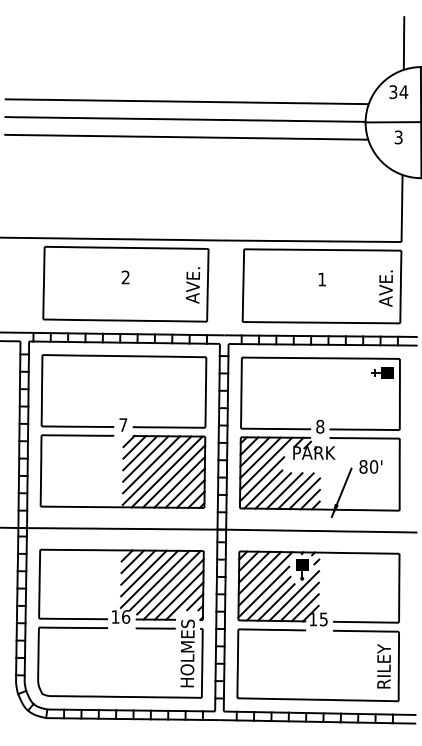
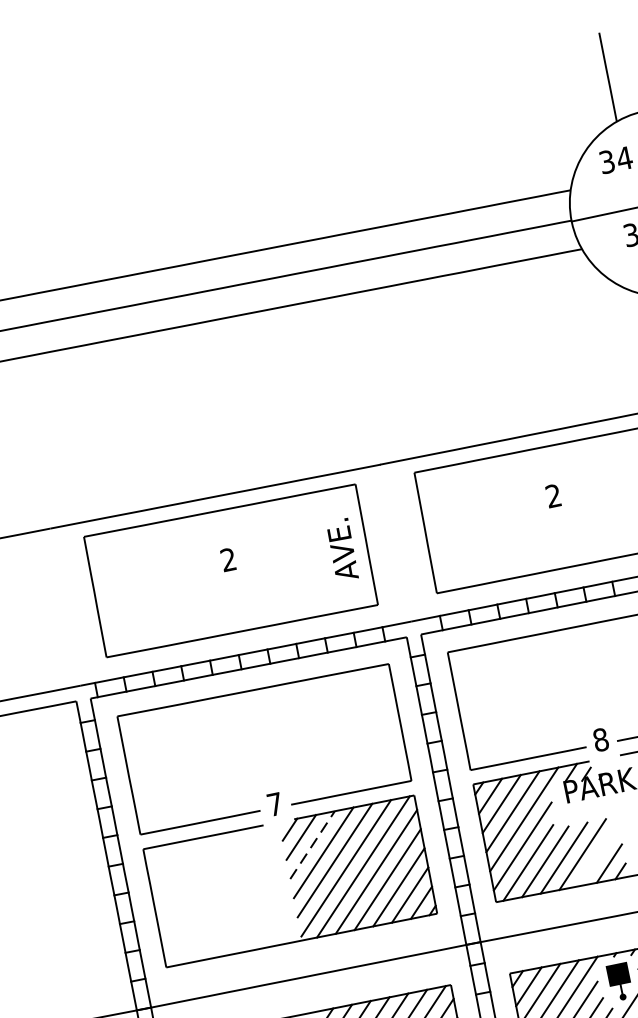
text: (321, 279) -> (552, 496), 1 -> 2
line: (140, 452) -> (312, 843), solid -> dashed
line: (304, 493) -> (597, 855), removed

